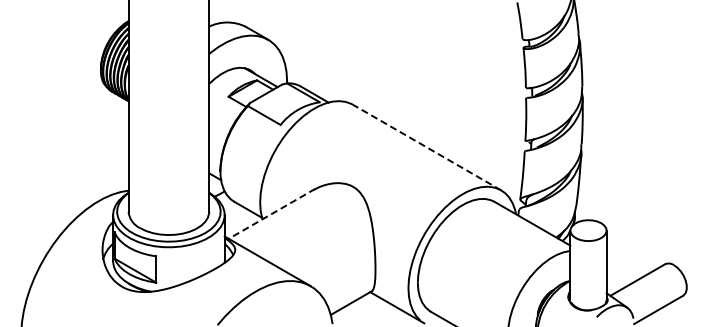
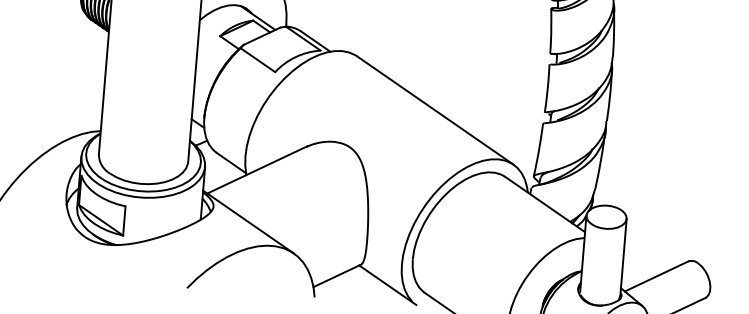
line: (427, 147) -> (435, 110), dashed -> solid
line: (271, 214) -> (256, 170), dashed -> solid

